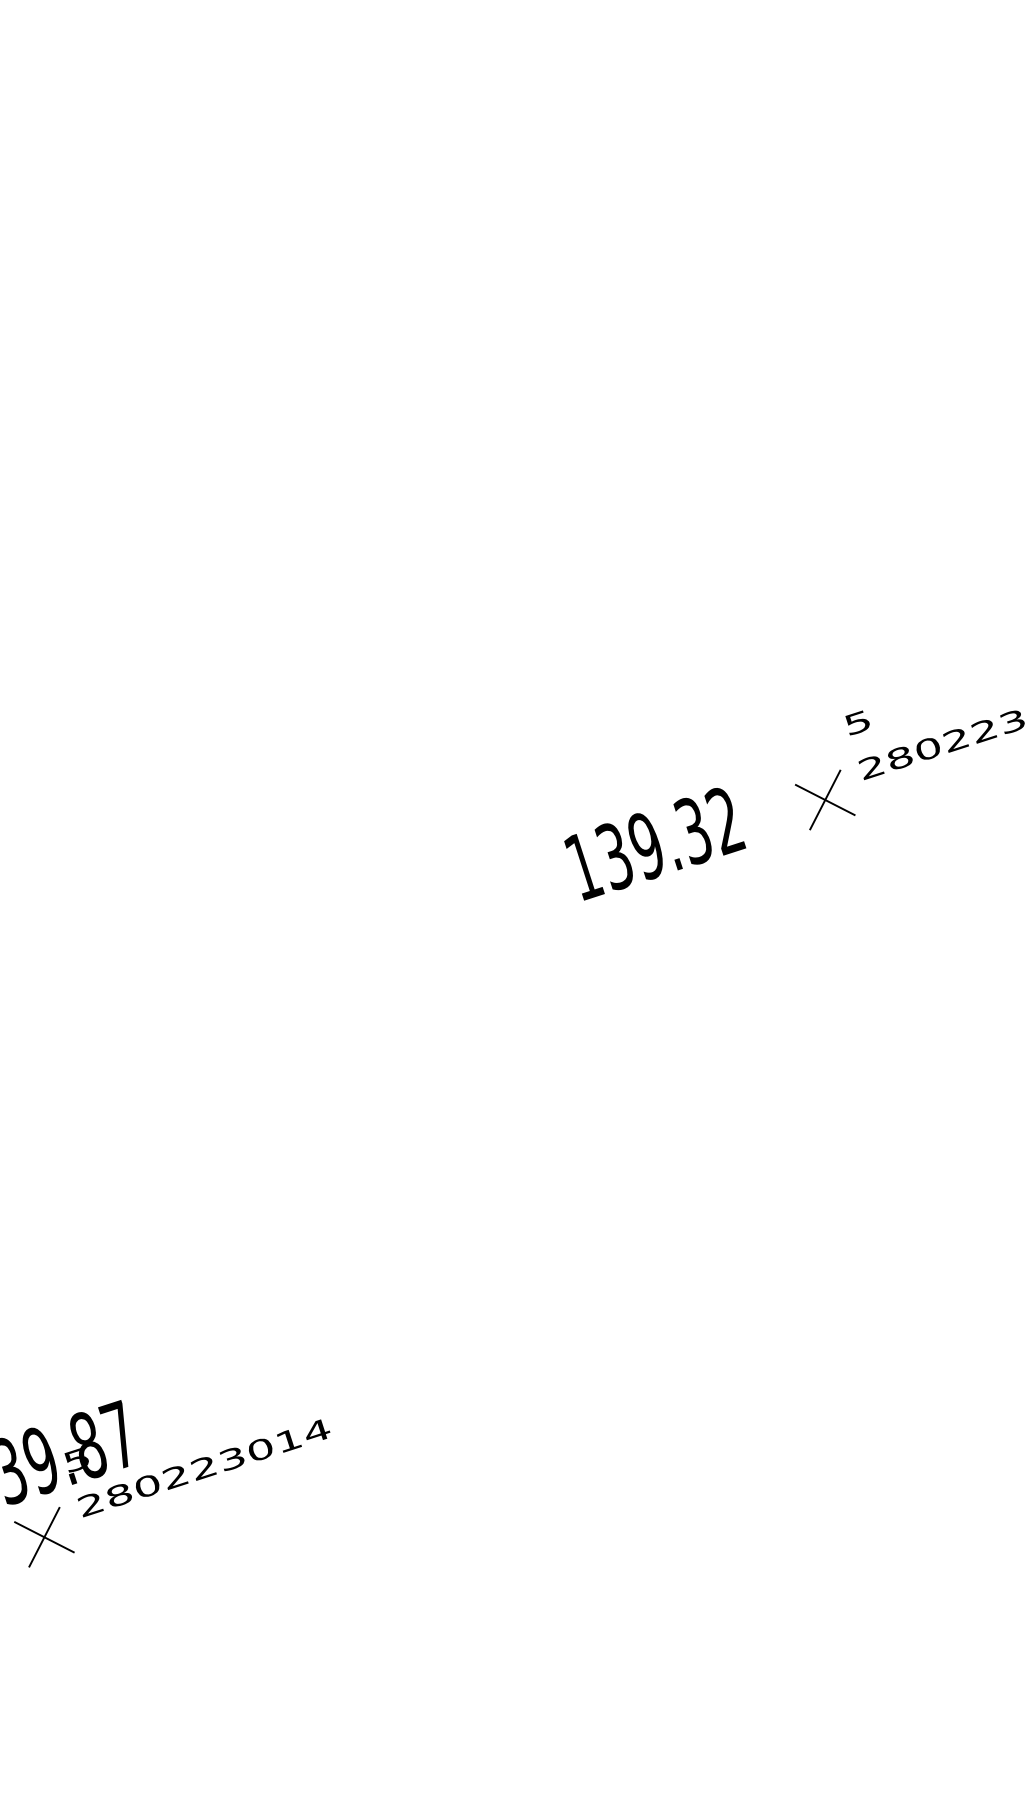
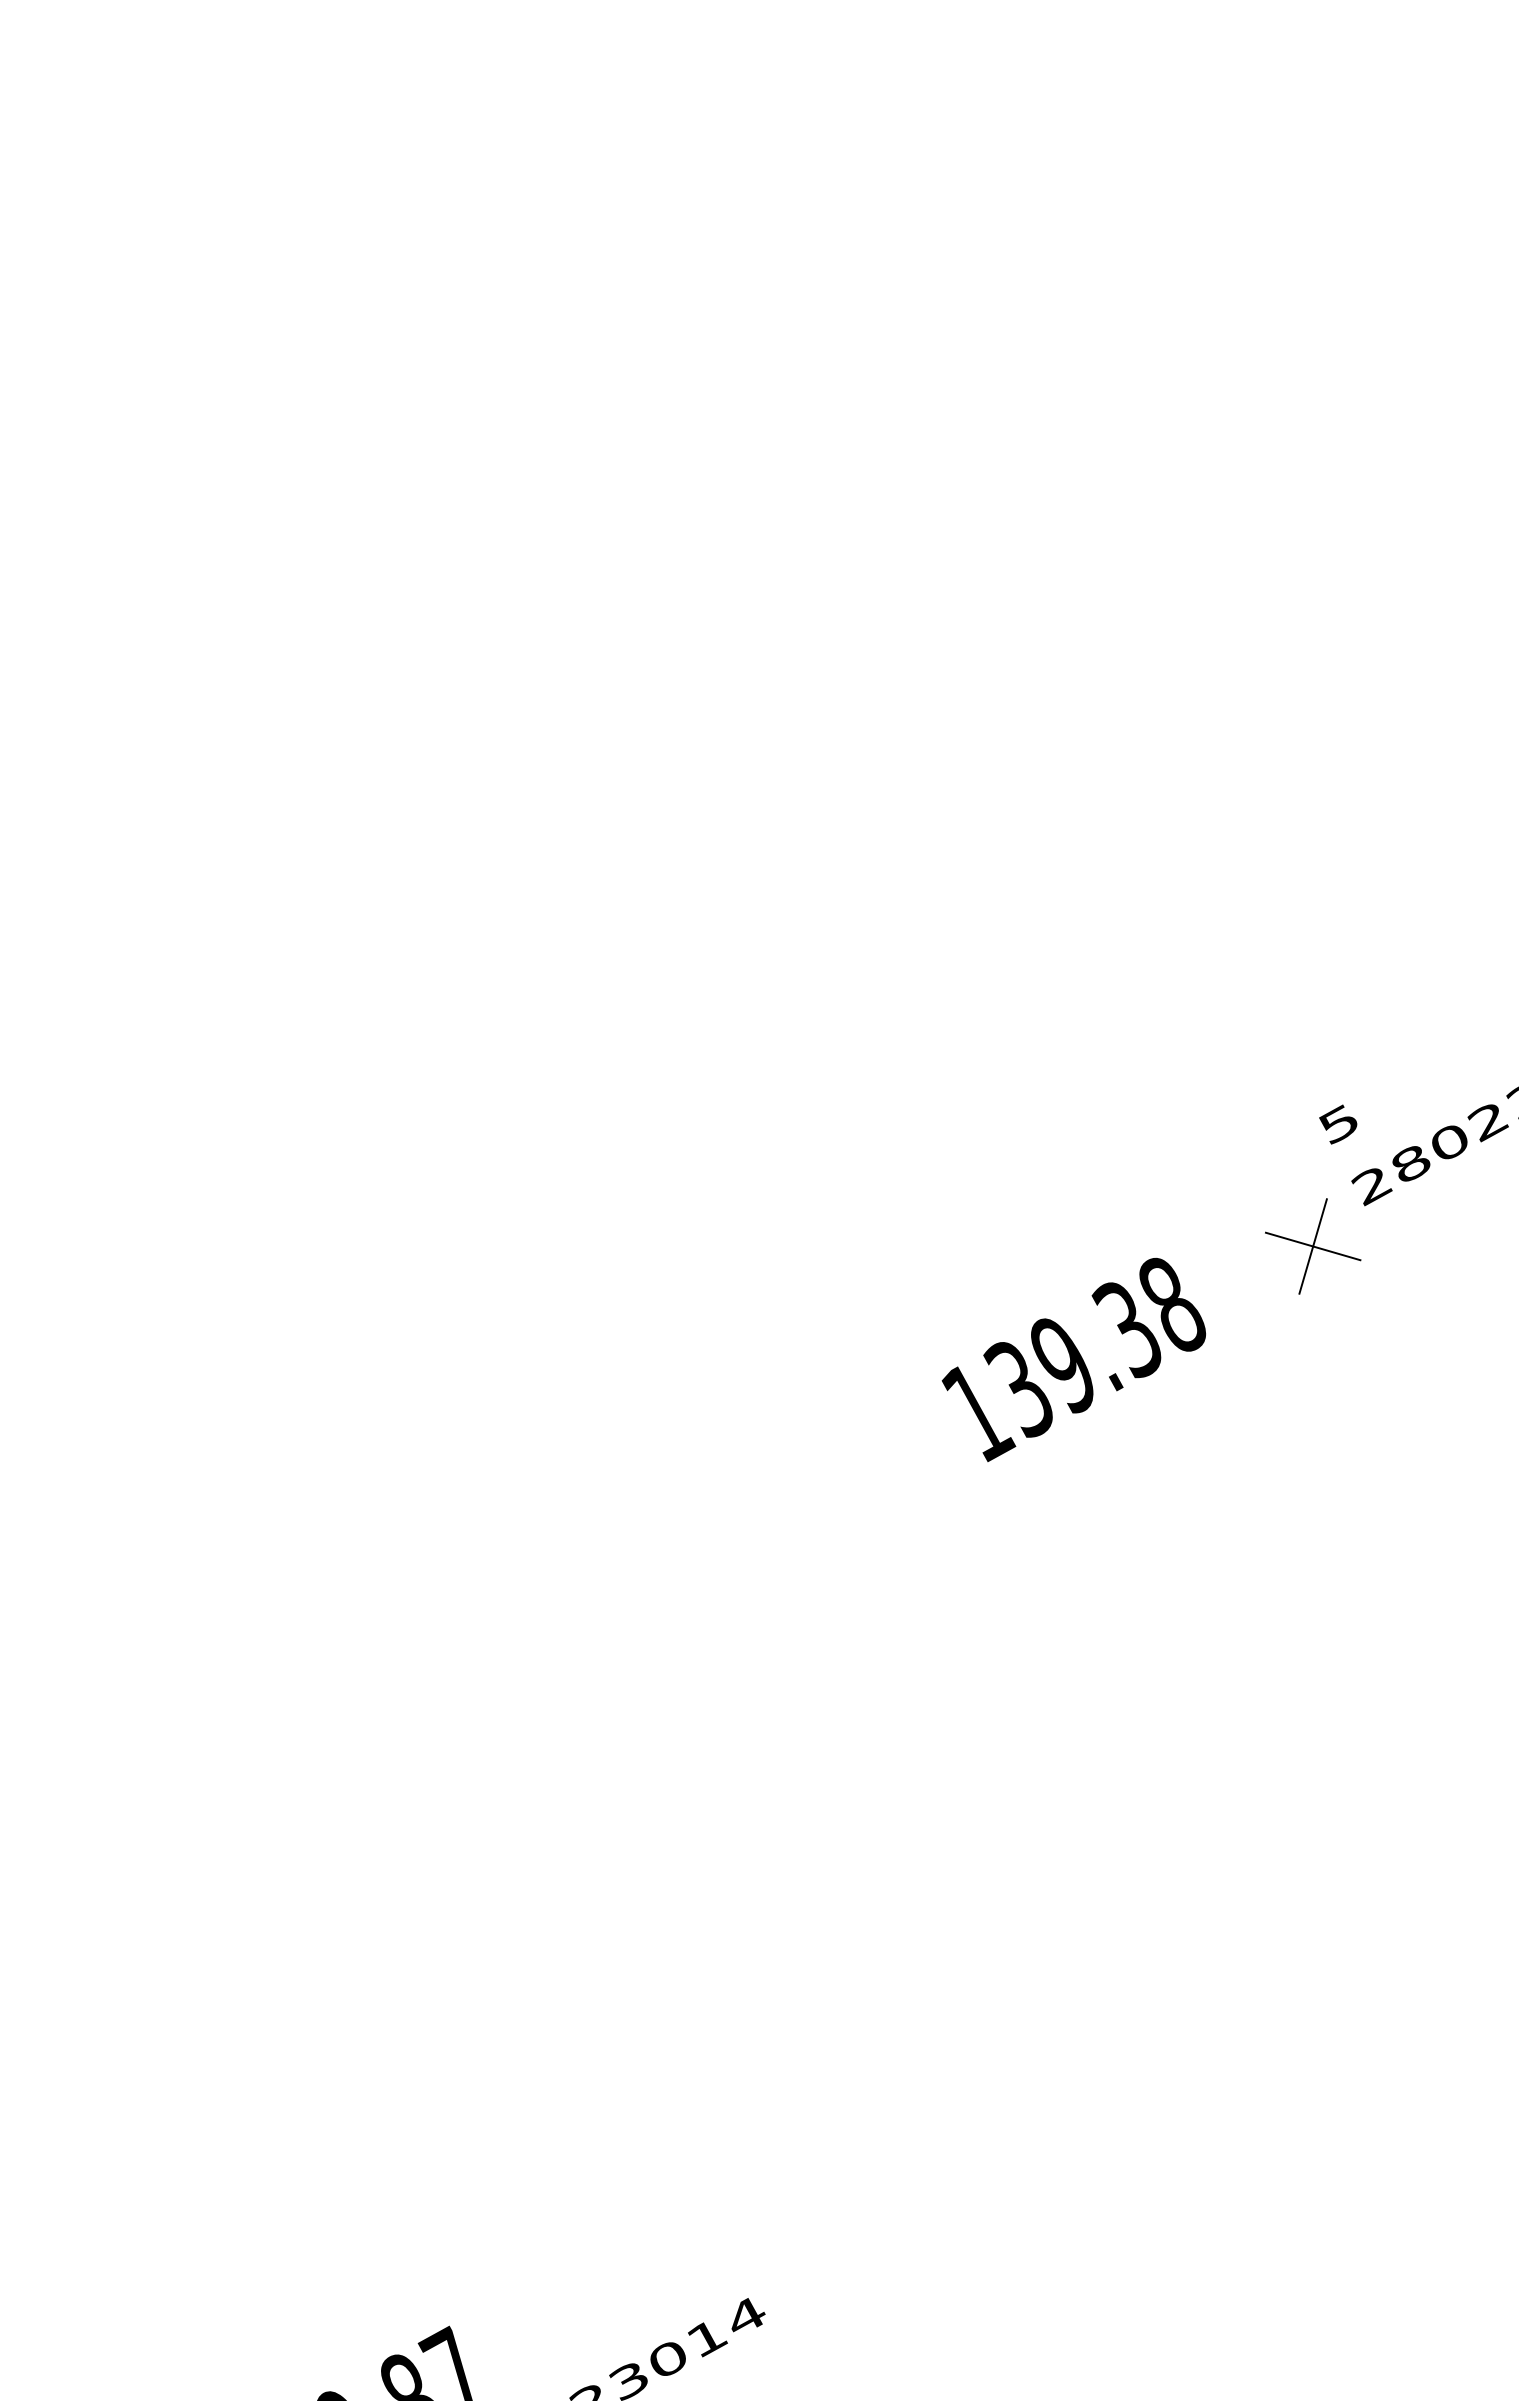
text: (725, 821) -> (1172, 1306), 139.32 -> 139.38

